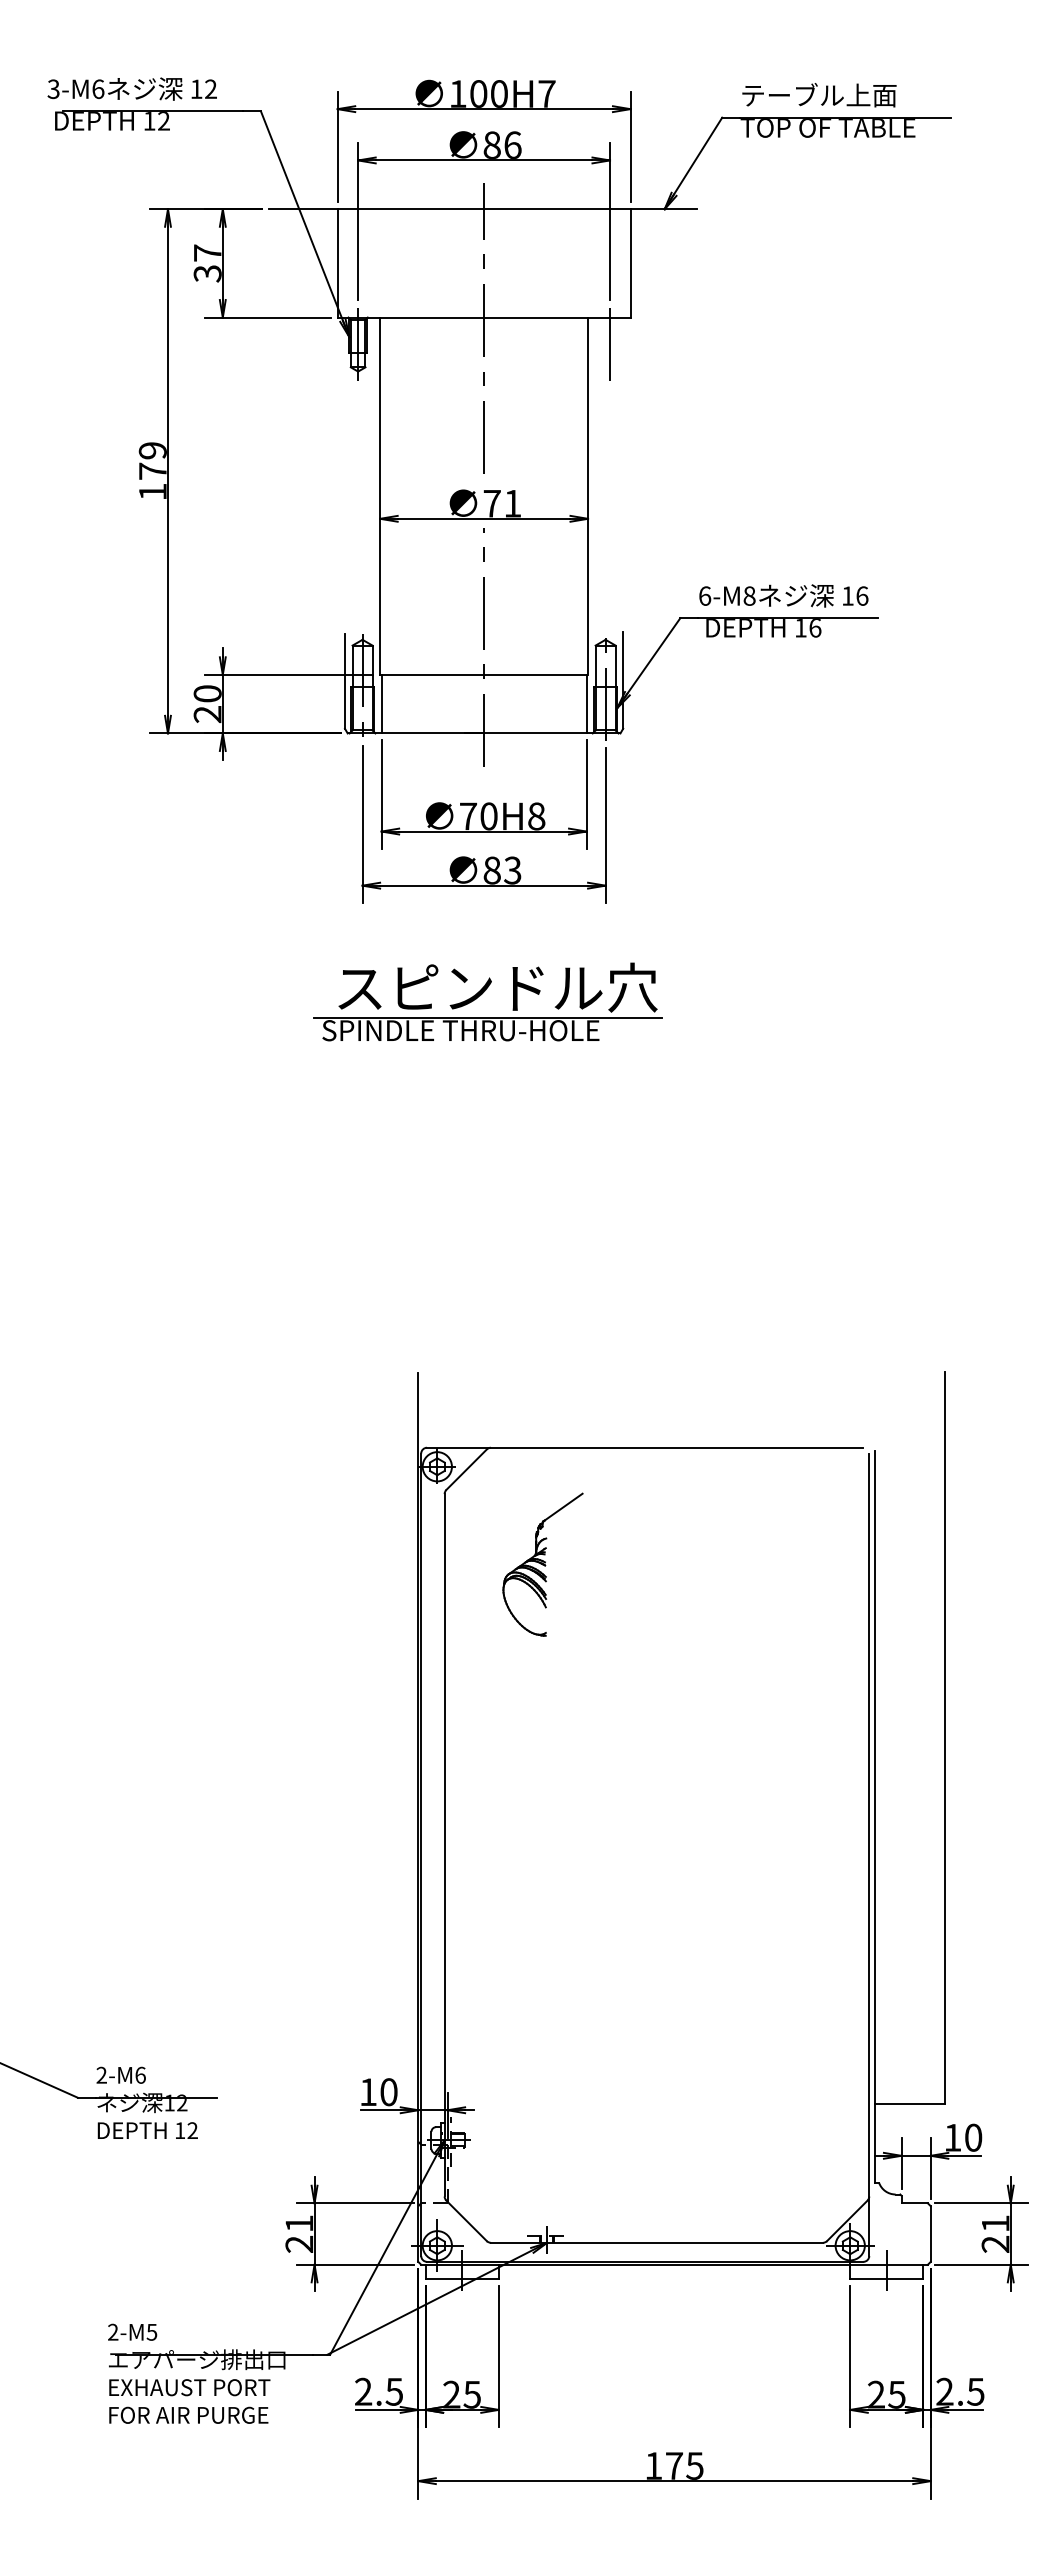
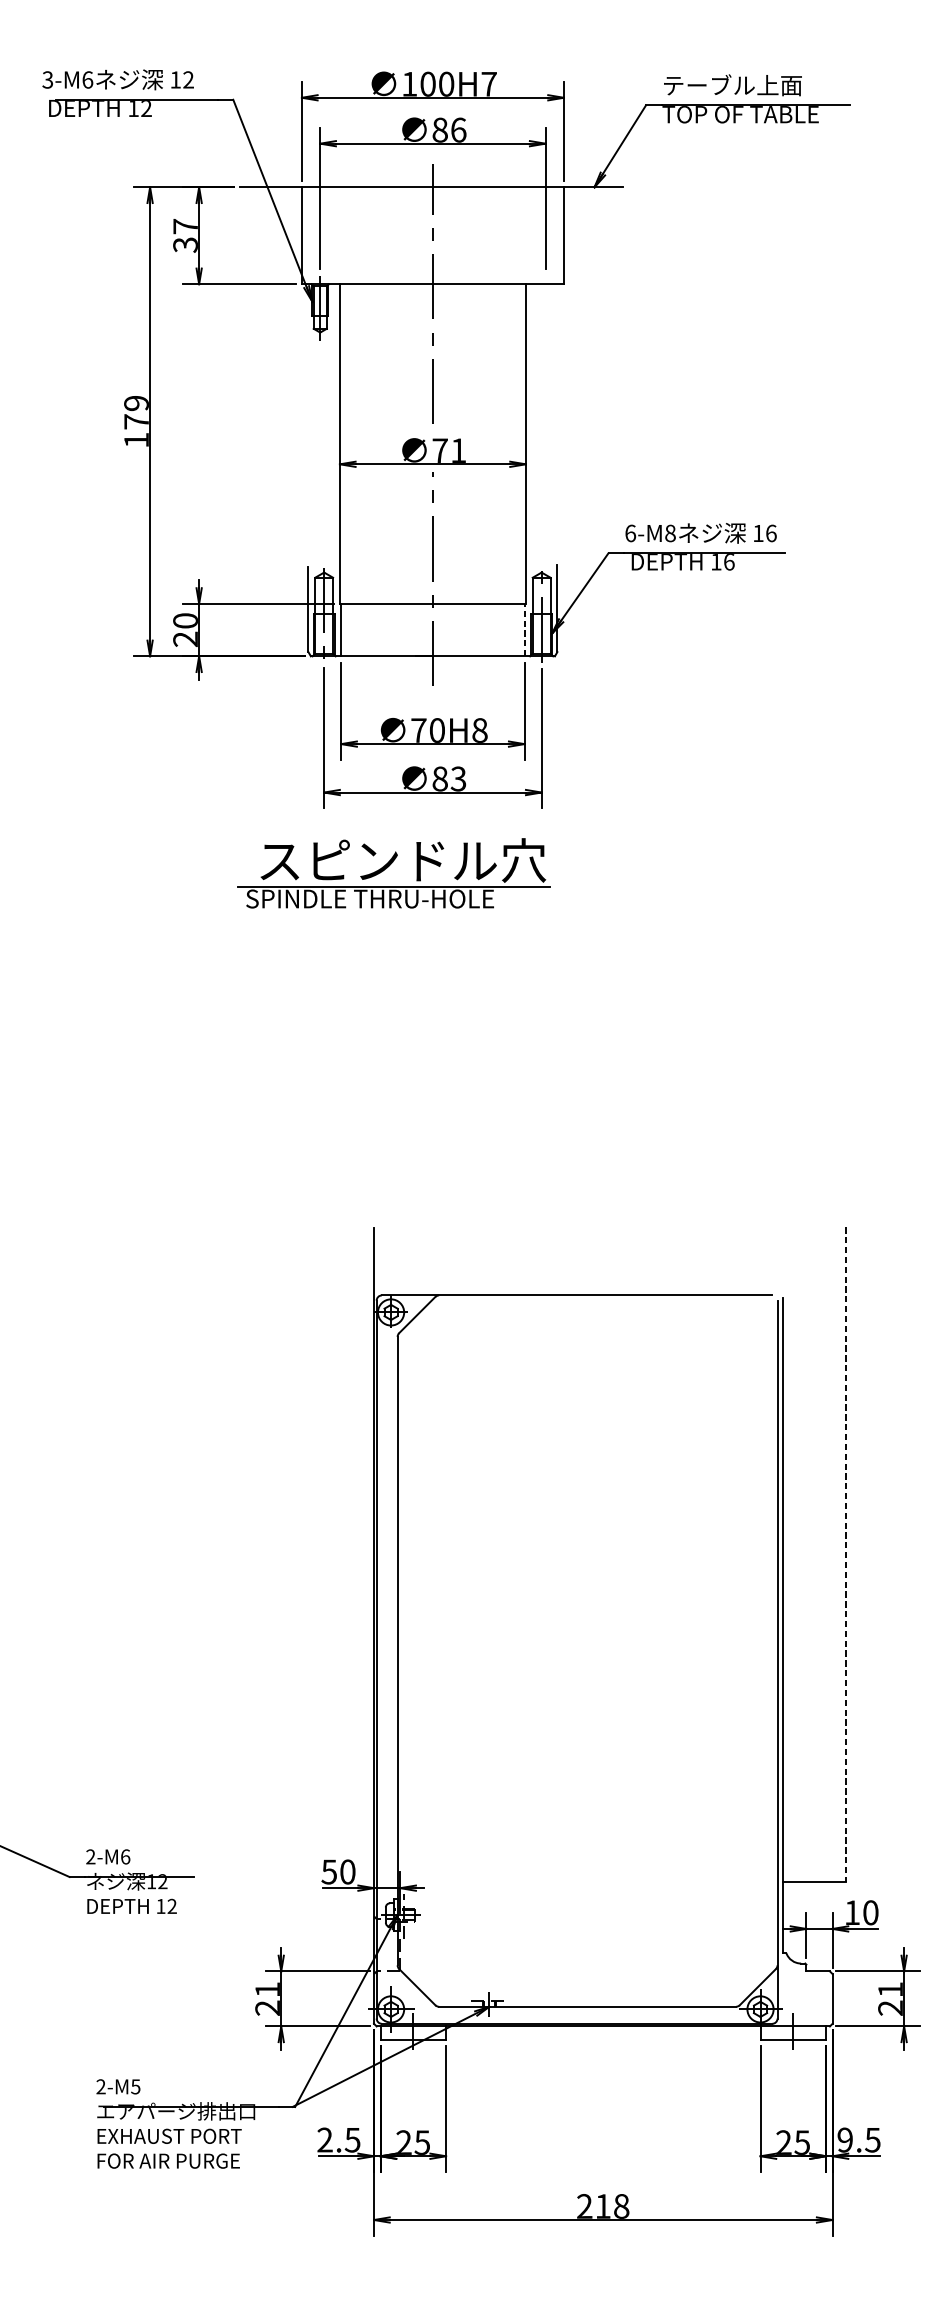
line: (610, 344) -> (546, 308), removed
line: (586, 703) -> (524, 629), solid -> dashed
part: (481, 995) -> (388, 867), moved
part: (542, 1564) -> (485, 1399), removed
line: (945, 1738) -> (845, 1555), solid -> dashed
text: (367, 2092) -> (328, 1872), 10 -> 50
text: (944, 2391) -> (844, 2139), 2.5 -> 9.5
text: (674, 2465) -> (603, 2206), 175 -> 218

